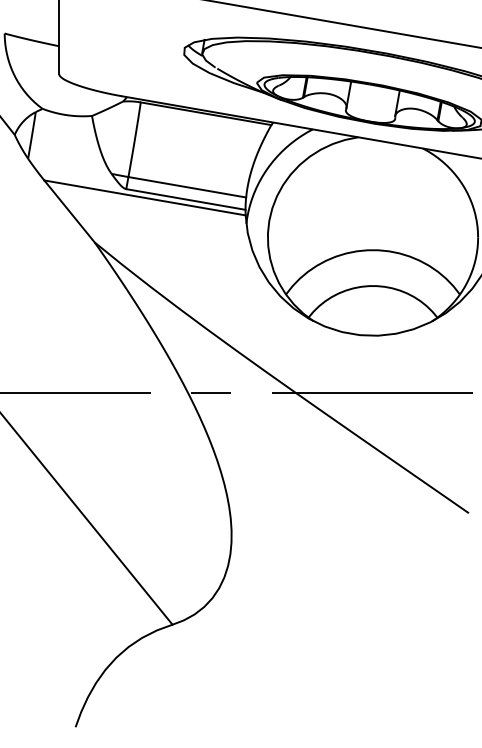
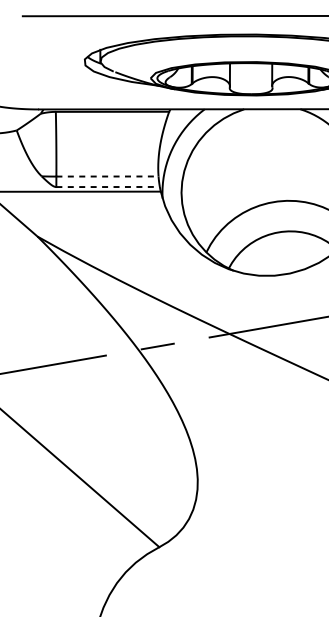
line: (187, 187) -> (107, 176), solid -> dashed
line: (185, 199) -> (107, 187), solid -> dashed

